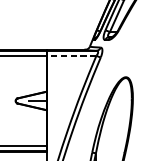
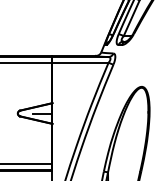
line: (71, 55) -> (80, 62), dashed -> solid

